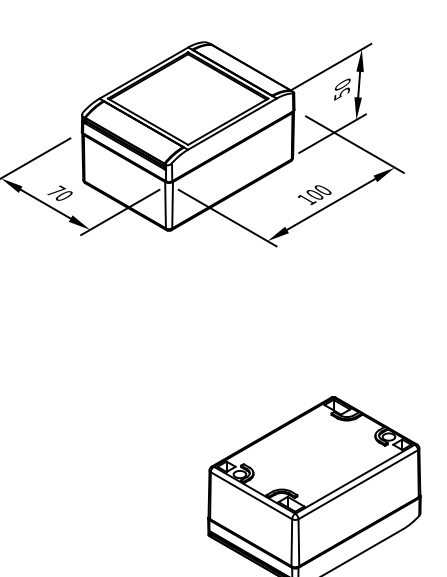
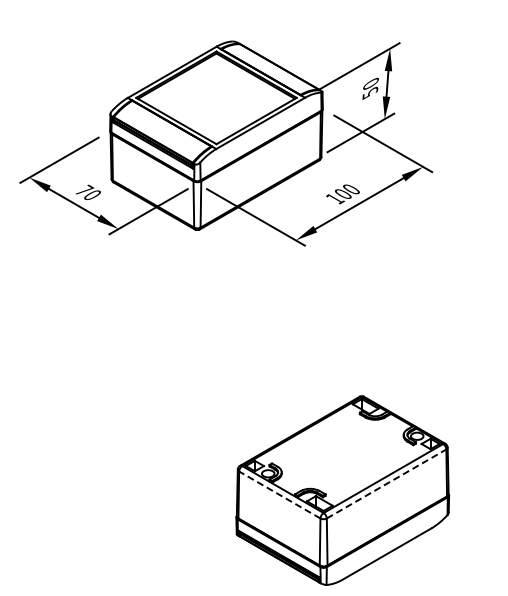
line: (359, 484) -> (387, 483), solid -> dashed
line: (251, 495) -> (279, 494), solid -> dashed

